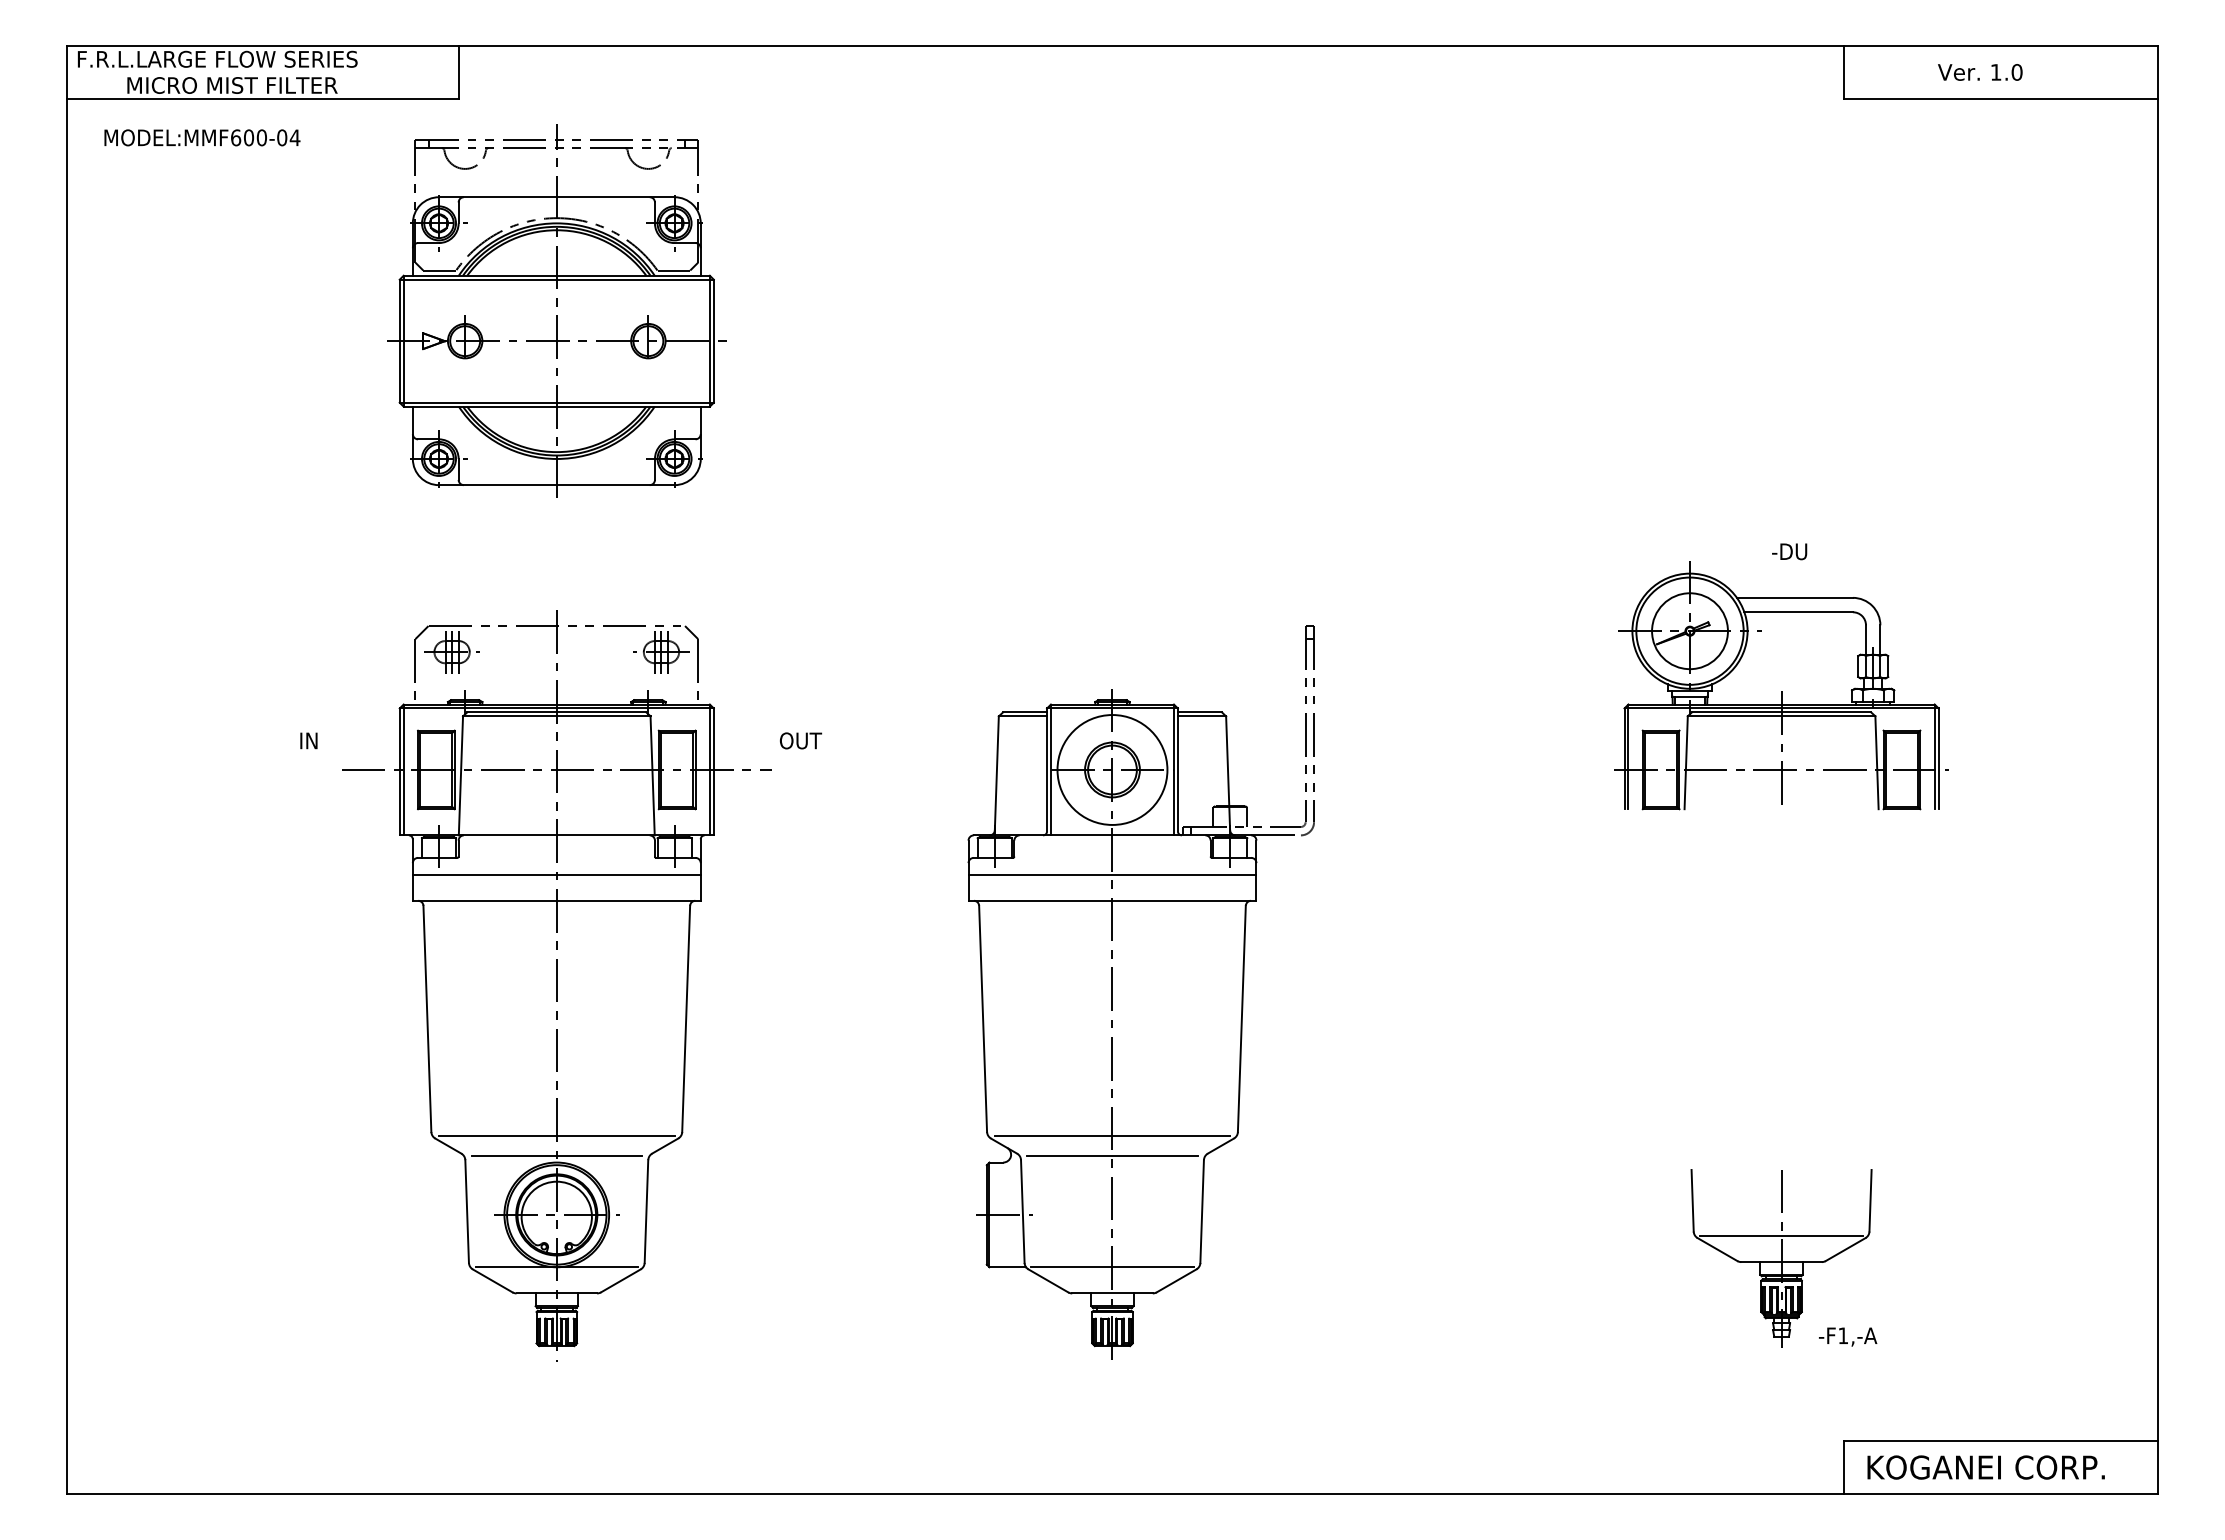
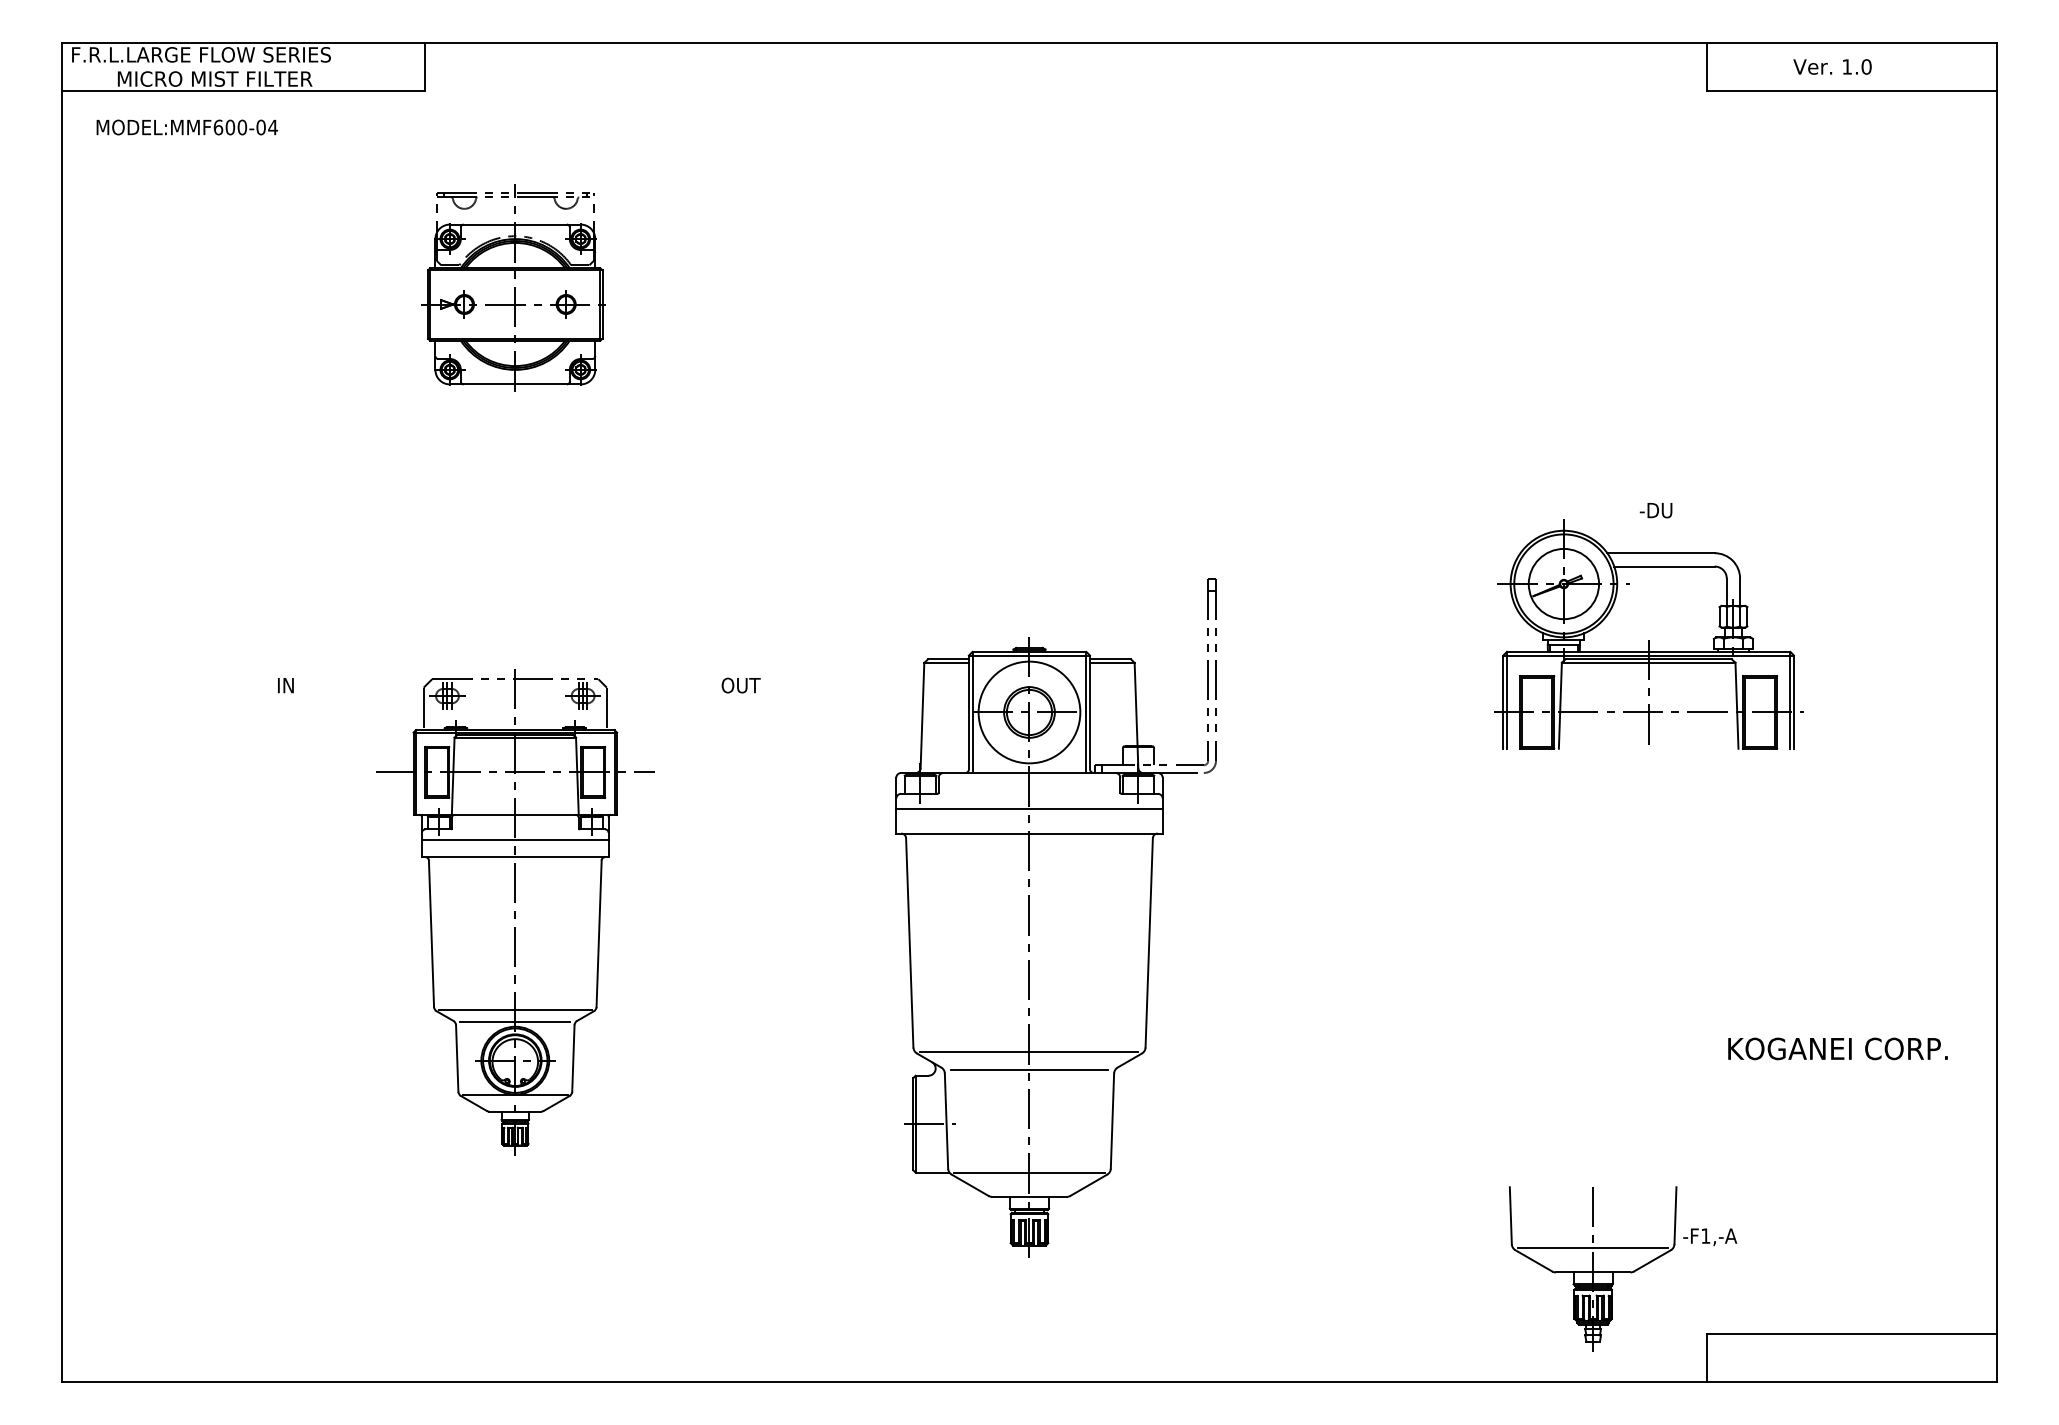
part: (556, 310) -> (514, 287), size x0.6
part: (556, 985) -> (514, 911), size x0.7
part: (1781, 1258) -> (1593, 1269), moved
text: (1985, 1467) -> (1837, 1048), moved

